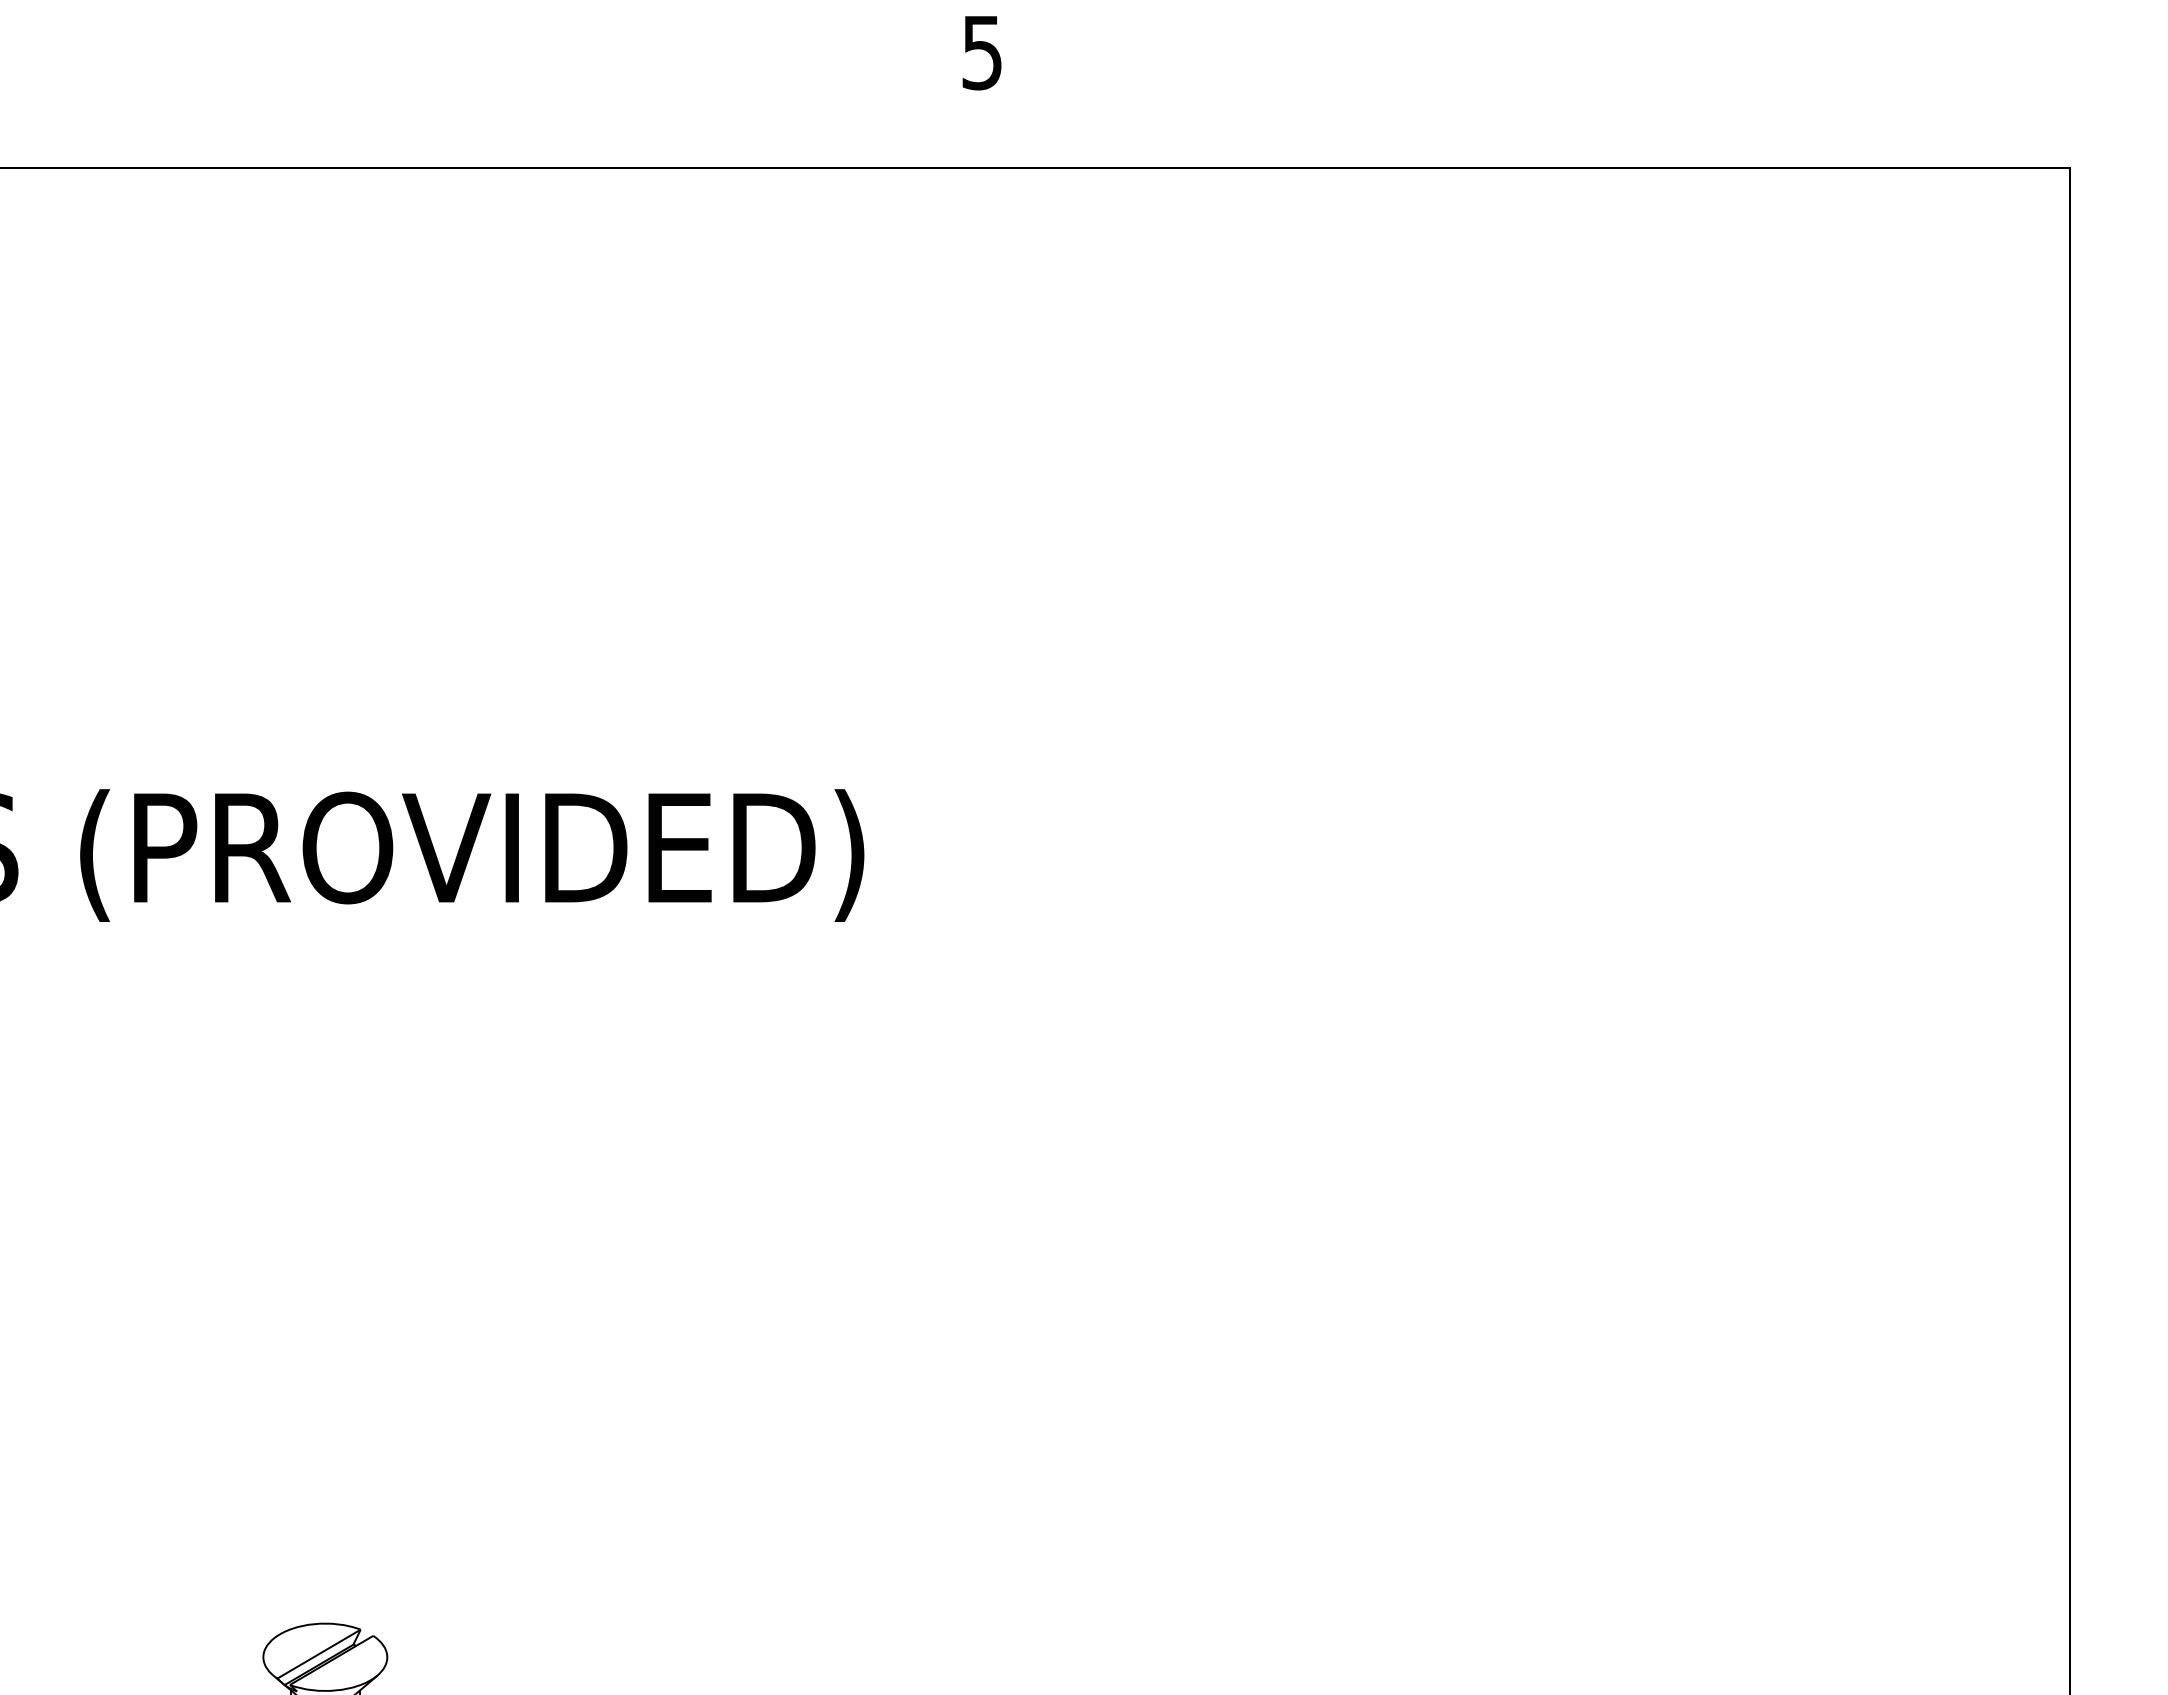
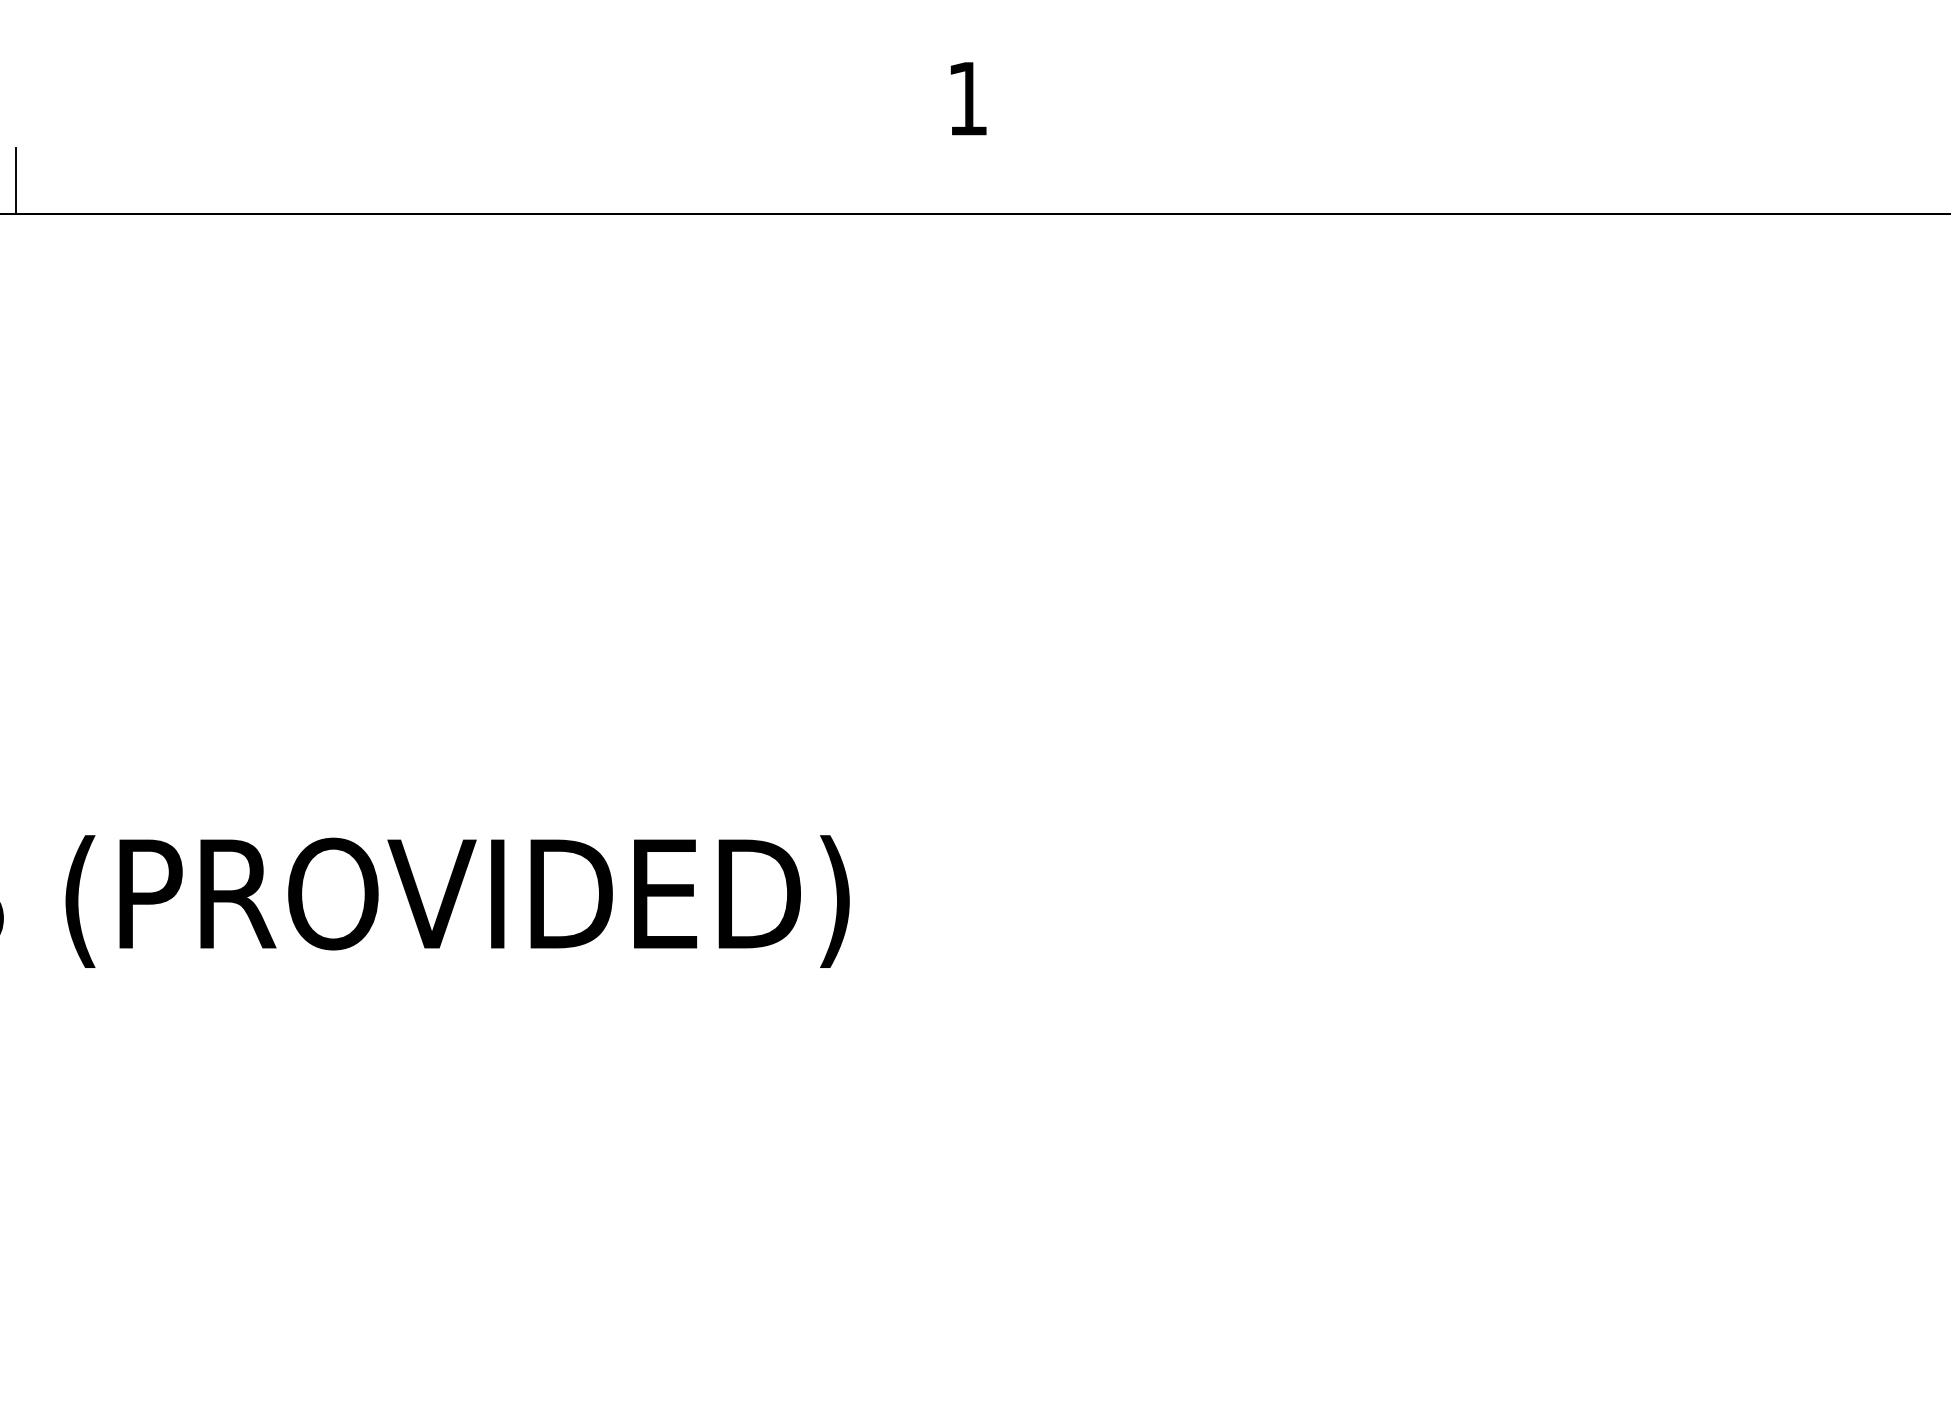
text: (981, 53) -> (966, 99), 5 -> 1
line: (30, 134) -> (15, 180), added

